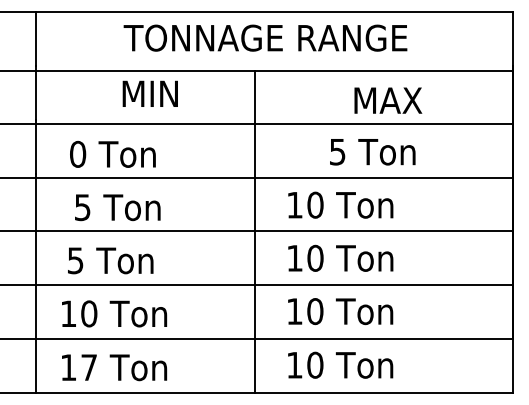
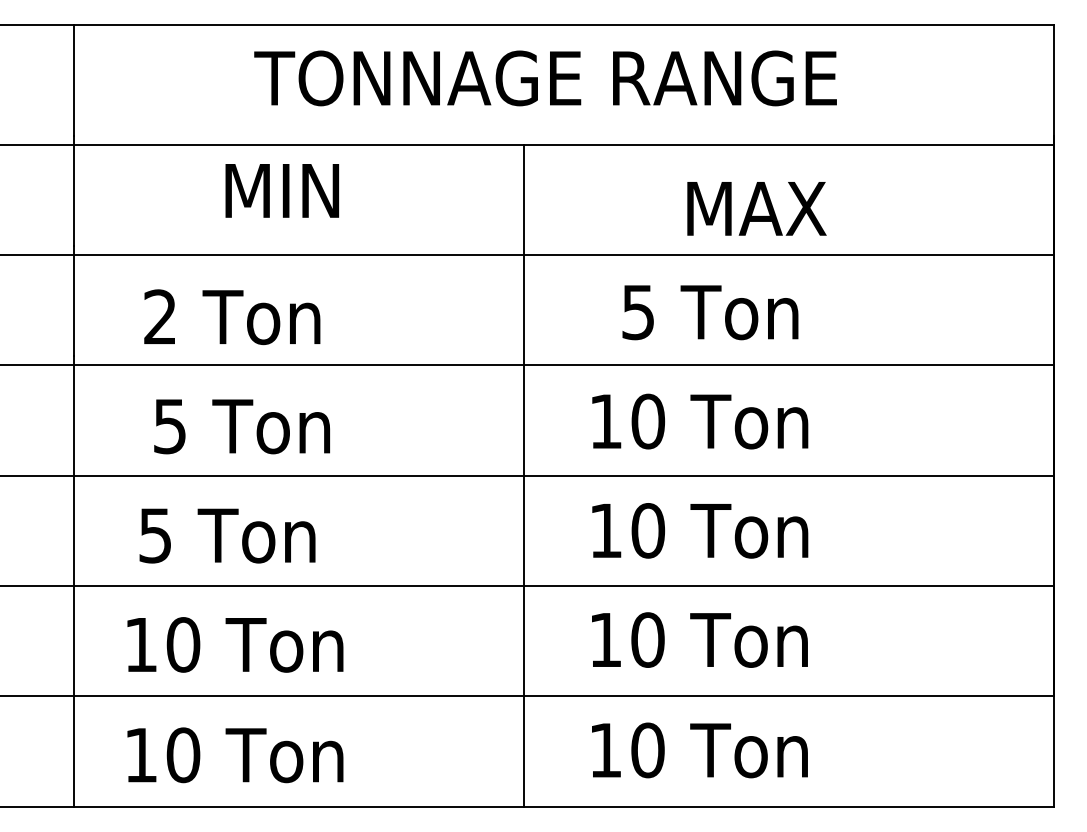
text: (149, 93) -> (280, 190), moved
text: (388, 100) -> (757, 208), moved
text: (372, 152) -> (709, 313), moved
text: (78, 153) -> (161, 315), 0 -> 2
text: (89, 367) -> (183, 754), 17 -> 10

